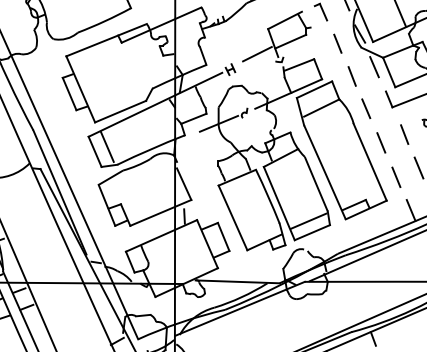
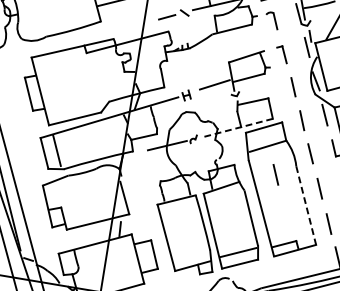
line: (288, 94) -> (238, 128), solid -> dashed
line: (334, 135) -> (276, 174), added
line: (370, 162) -> (306, 205), solid -> dashed

